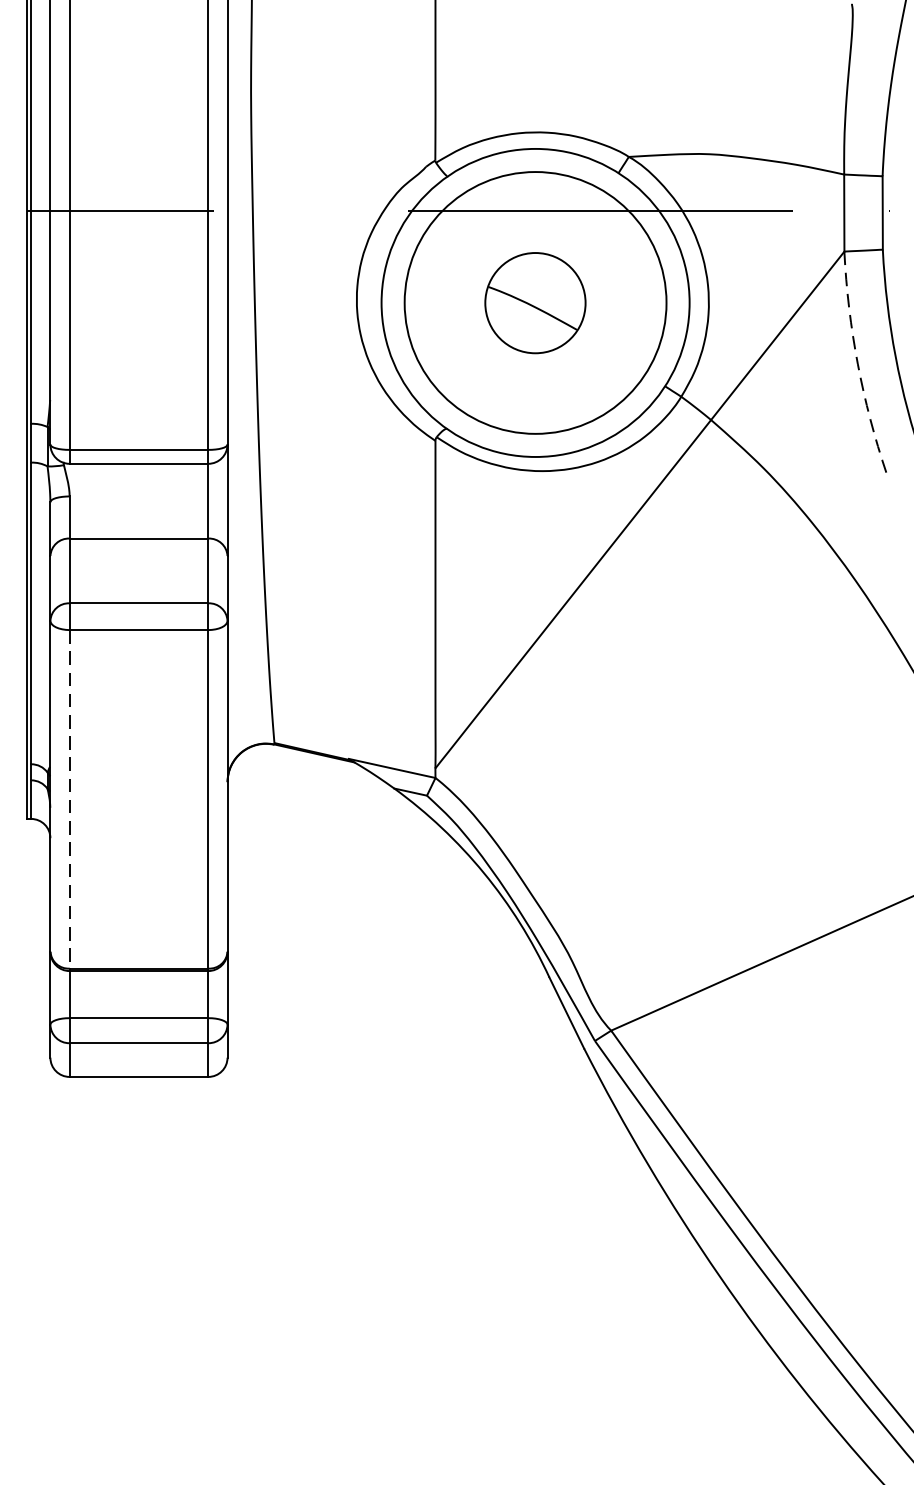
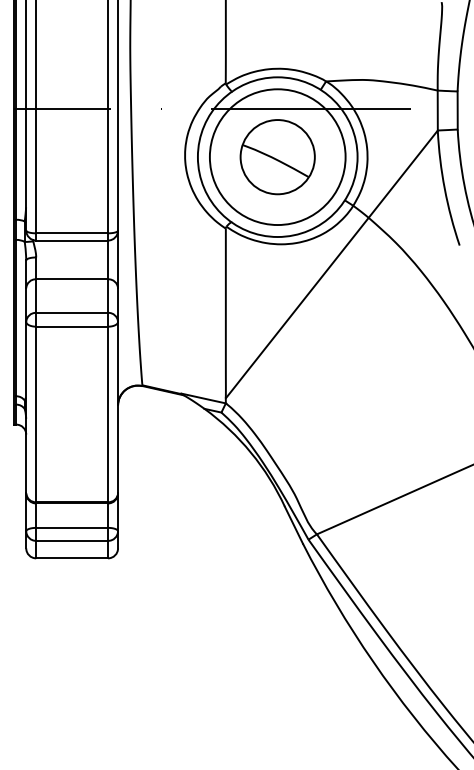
part: (535, 303) -> (277, 157), size x1.43
arc: (857, 363) -> (444, 188), dashed -> solid
line: (70, 799) -> (36, 414), dashed -> solid

